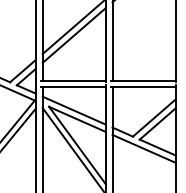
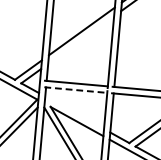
line: (73, 35) -> (80, 39), removed
line: (73, 87) -> (75, 90), solid -> dashed
line: (73, 110) -> (73, 112), removed

